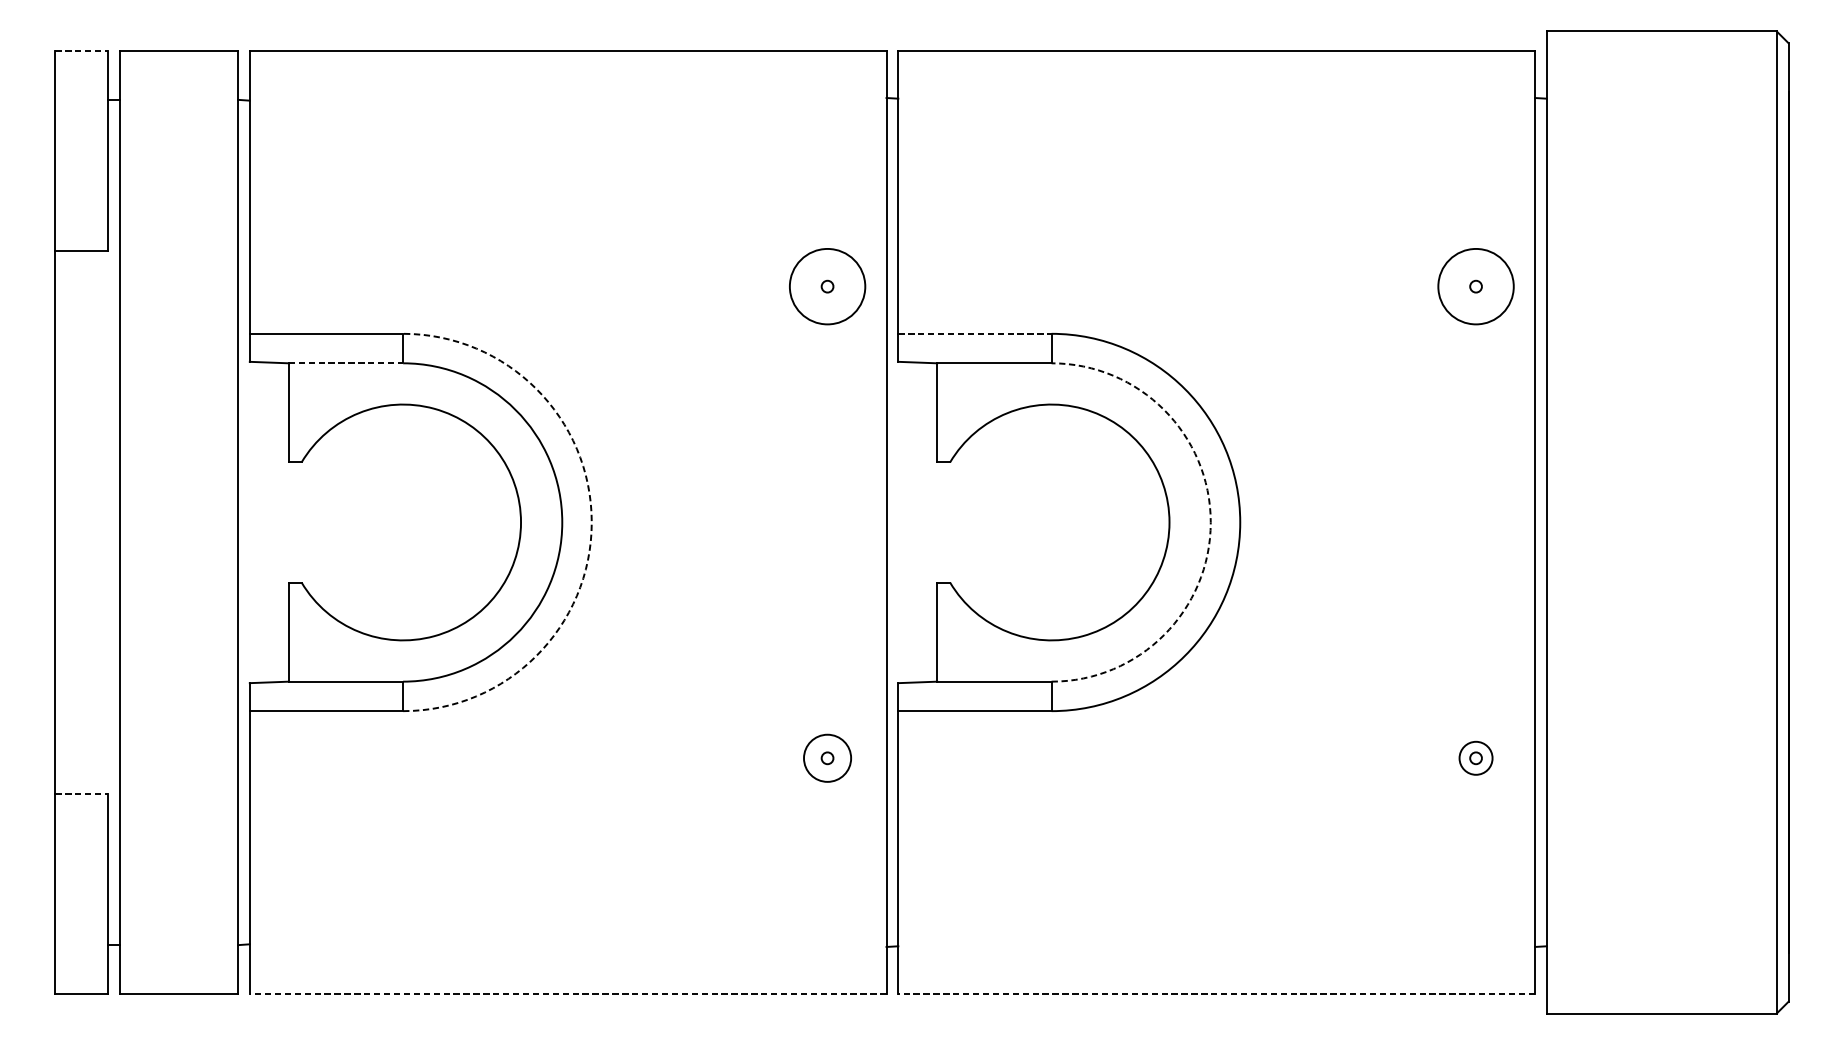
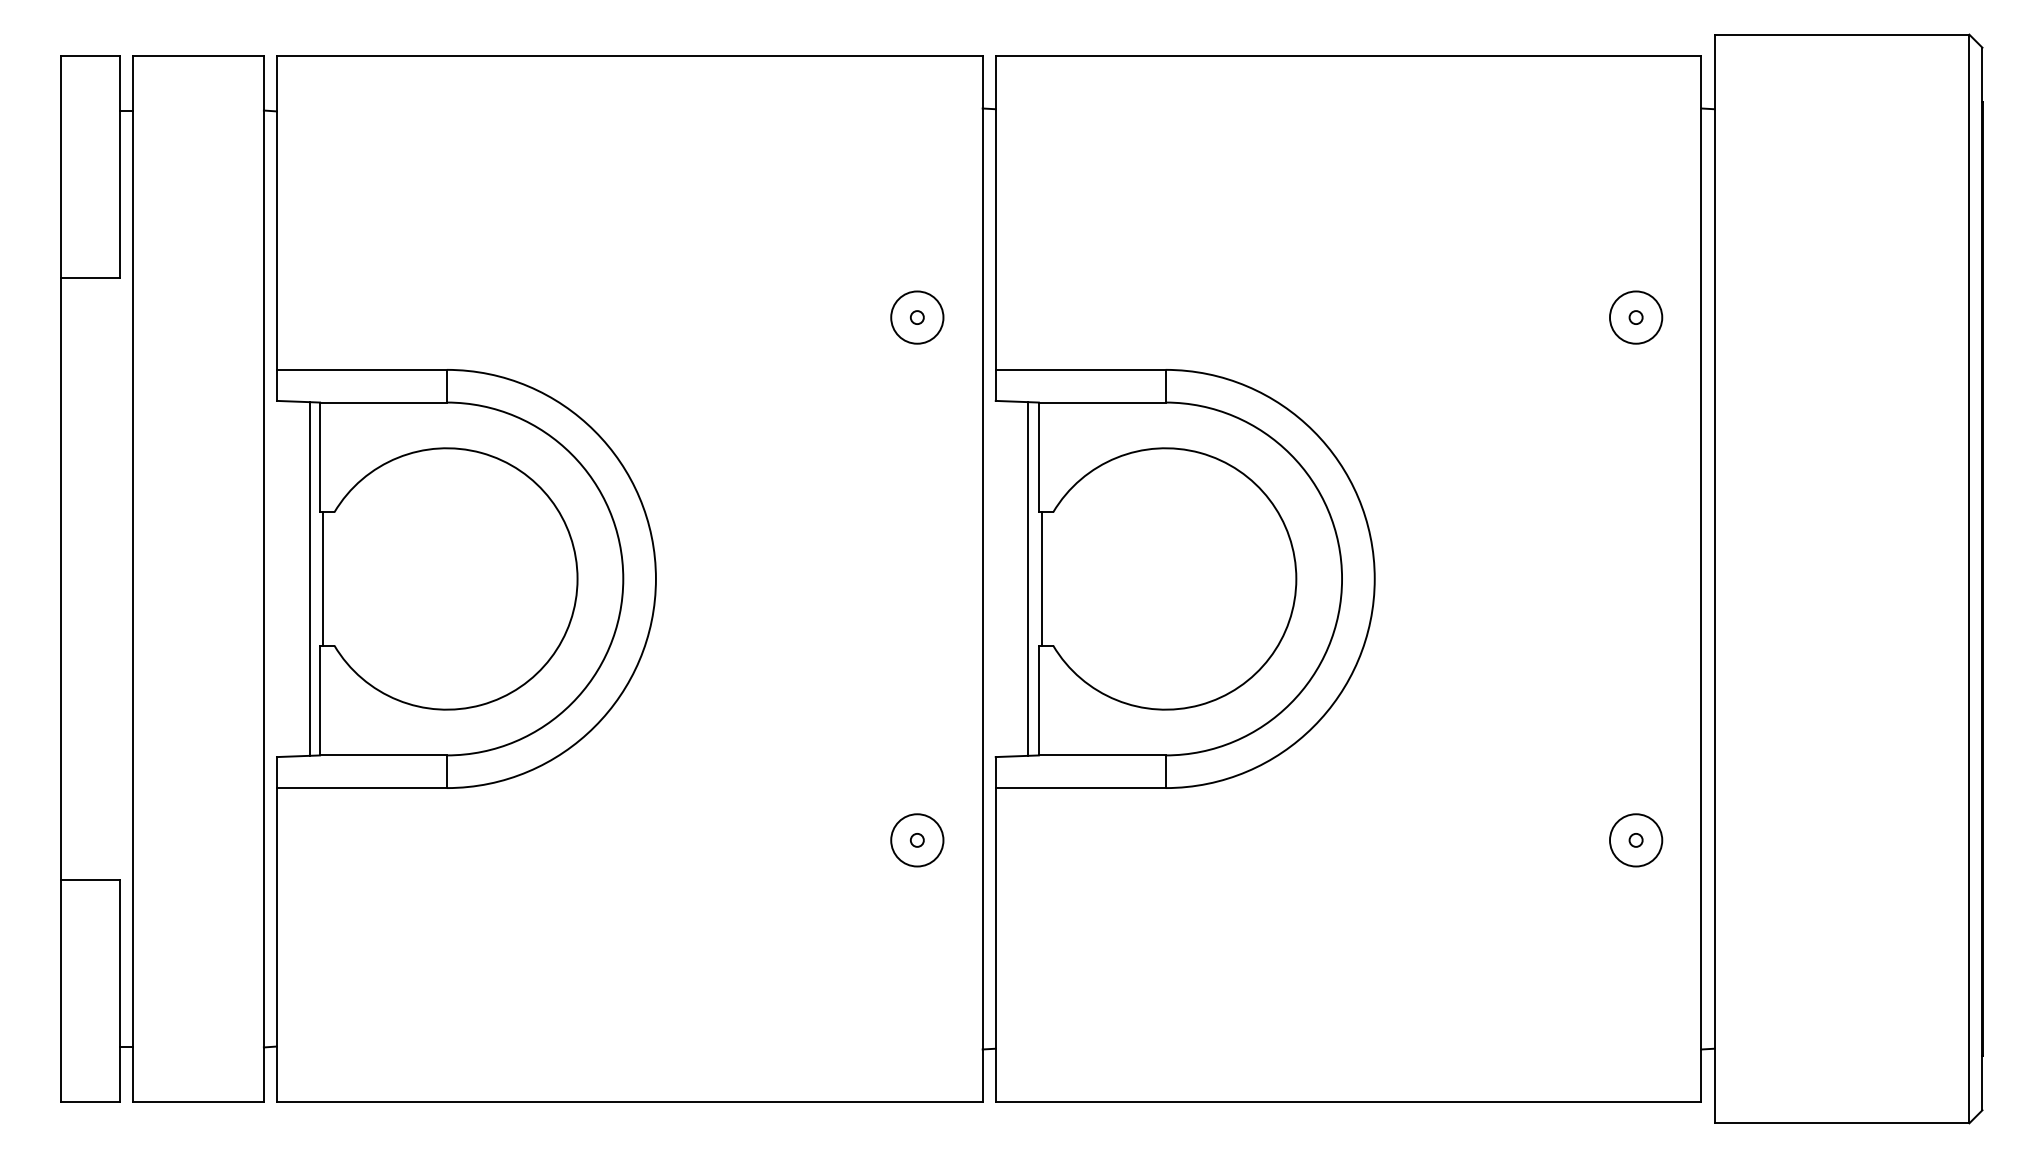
line: (82, 51) -> (91, 56), dashed -> solid
circle: (827, 286) -> (917, 317), size x0.62
circle: (1476, 286) -> (1636, 317), size x0.62
line: (974, 333) -> (1080, 369), dashed -> solid
line: (345, 363) -> (383, 402), dashed -> solid
line: (279, 522) -> (309, 578), added
line: (290, 522) -> (322, 578), added
arc: (591, 522) -> (655, 578), dashed -> solid
line: (927, 522) -> (1028, 578), added
line: (939, 522) -> (1041, 578), added
arc: (1211, 522) -> (1342, 578), dashed -> solid
circle: (1476, 758) -> (1636, 840), size x1.43
line: (82, 793) -> (91, 879), dashed -> solid
line: (567, 993) -> (629, 1101), dashed -> solid
line: (1216, 993) -> (1348, 1101), dashed -> solid

